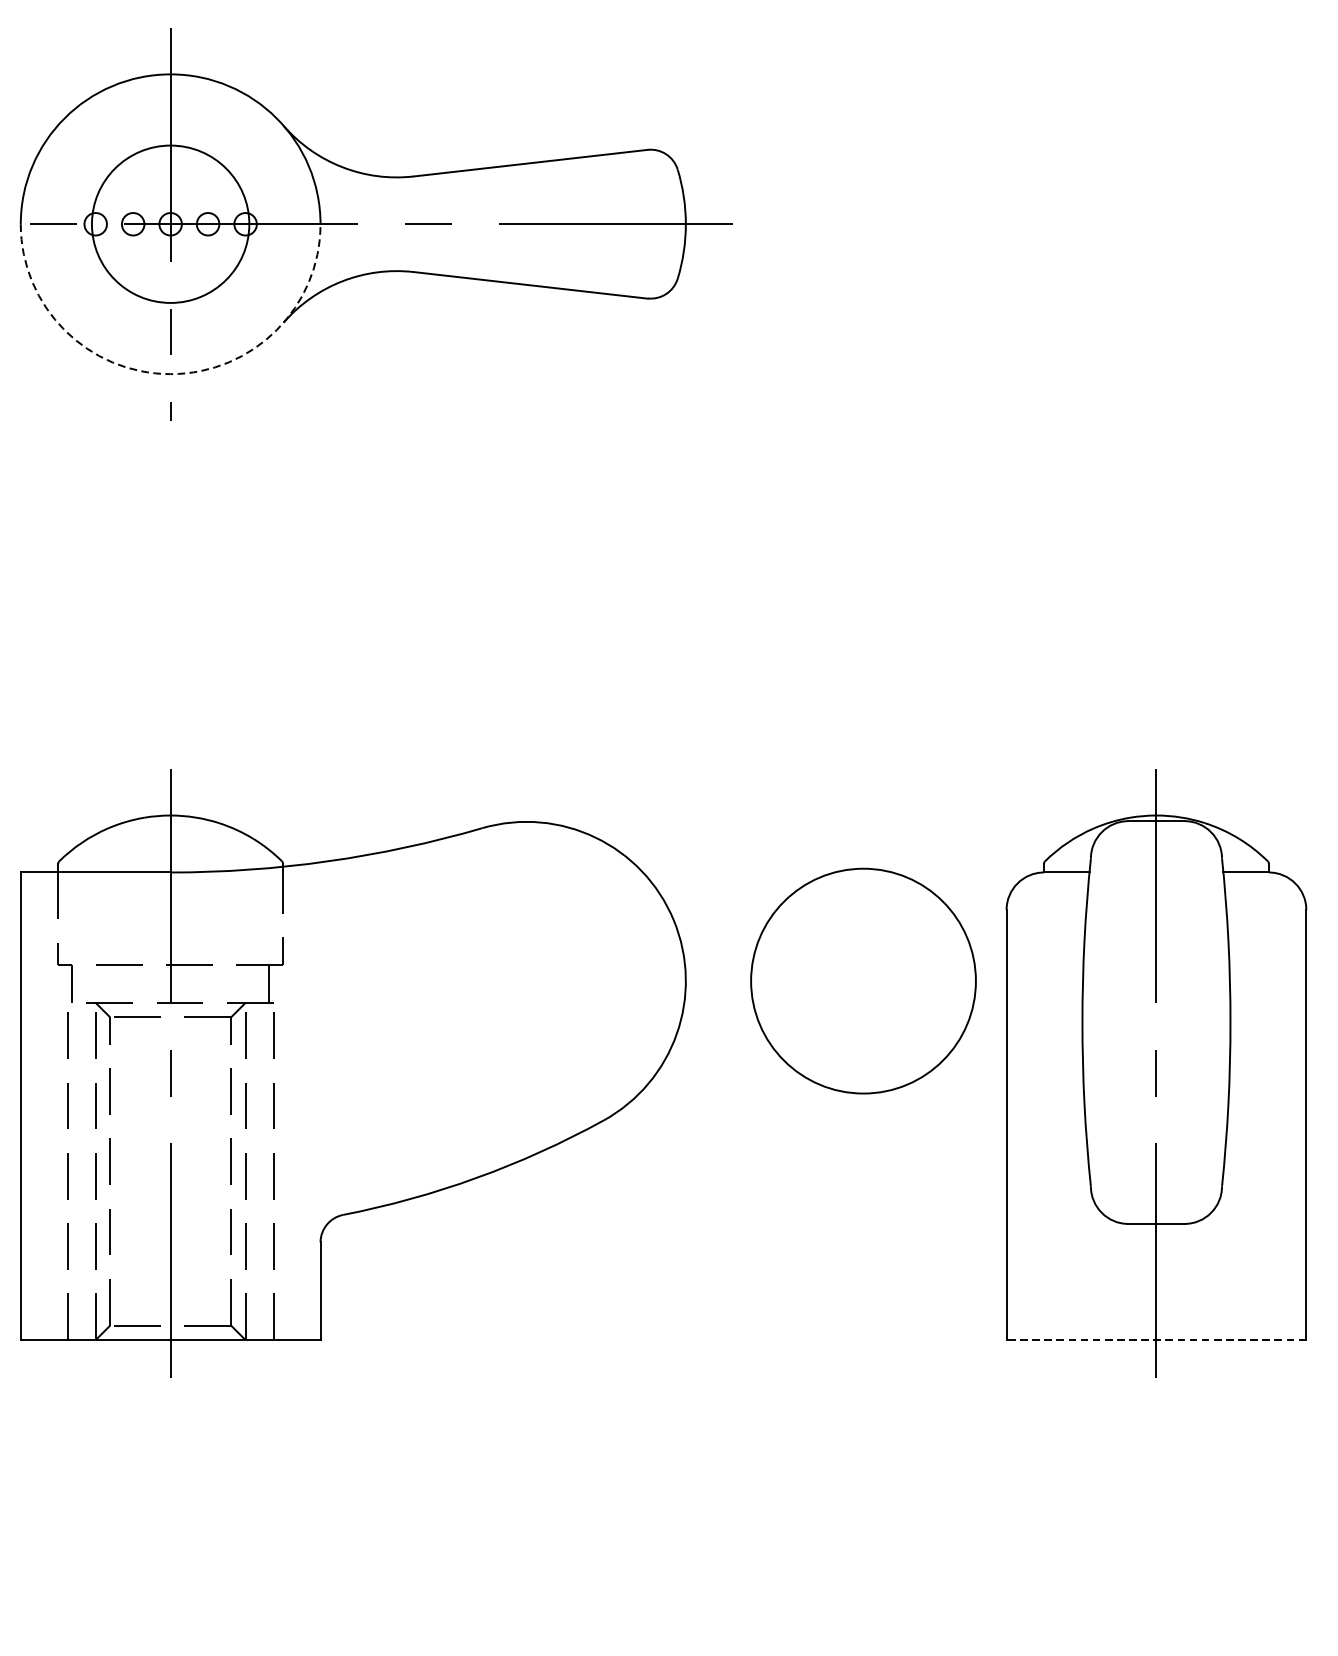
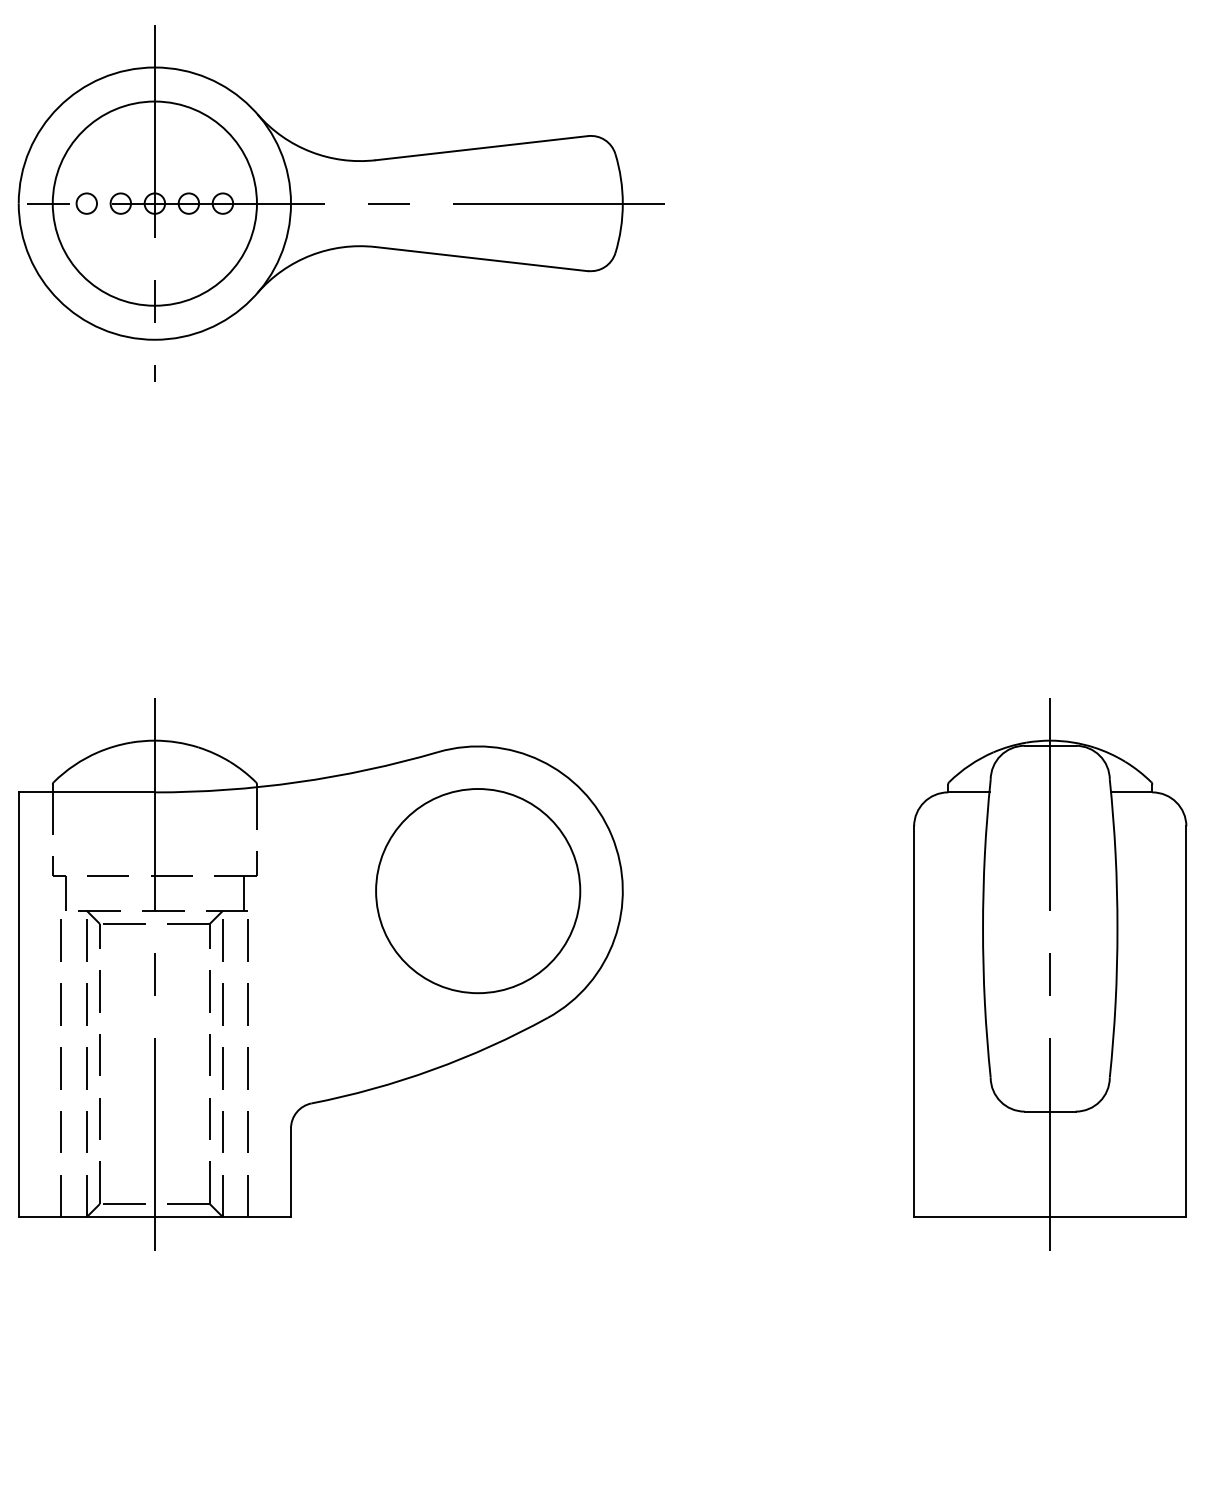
circle: (170, 224) -> (154, 203), size x1.43
arc: (170, 373) -> (154, 339), dashed -> solid
circle: (863, 981) -> (478, 891), moved
line: (1155, 1340) -> (1049, 1217), dashed -> solid

